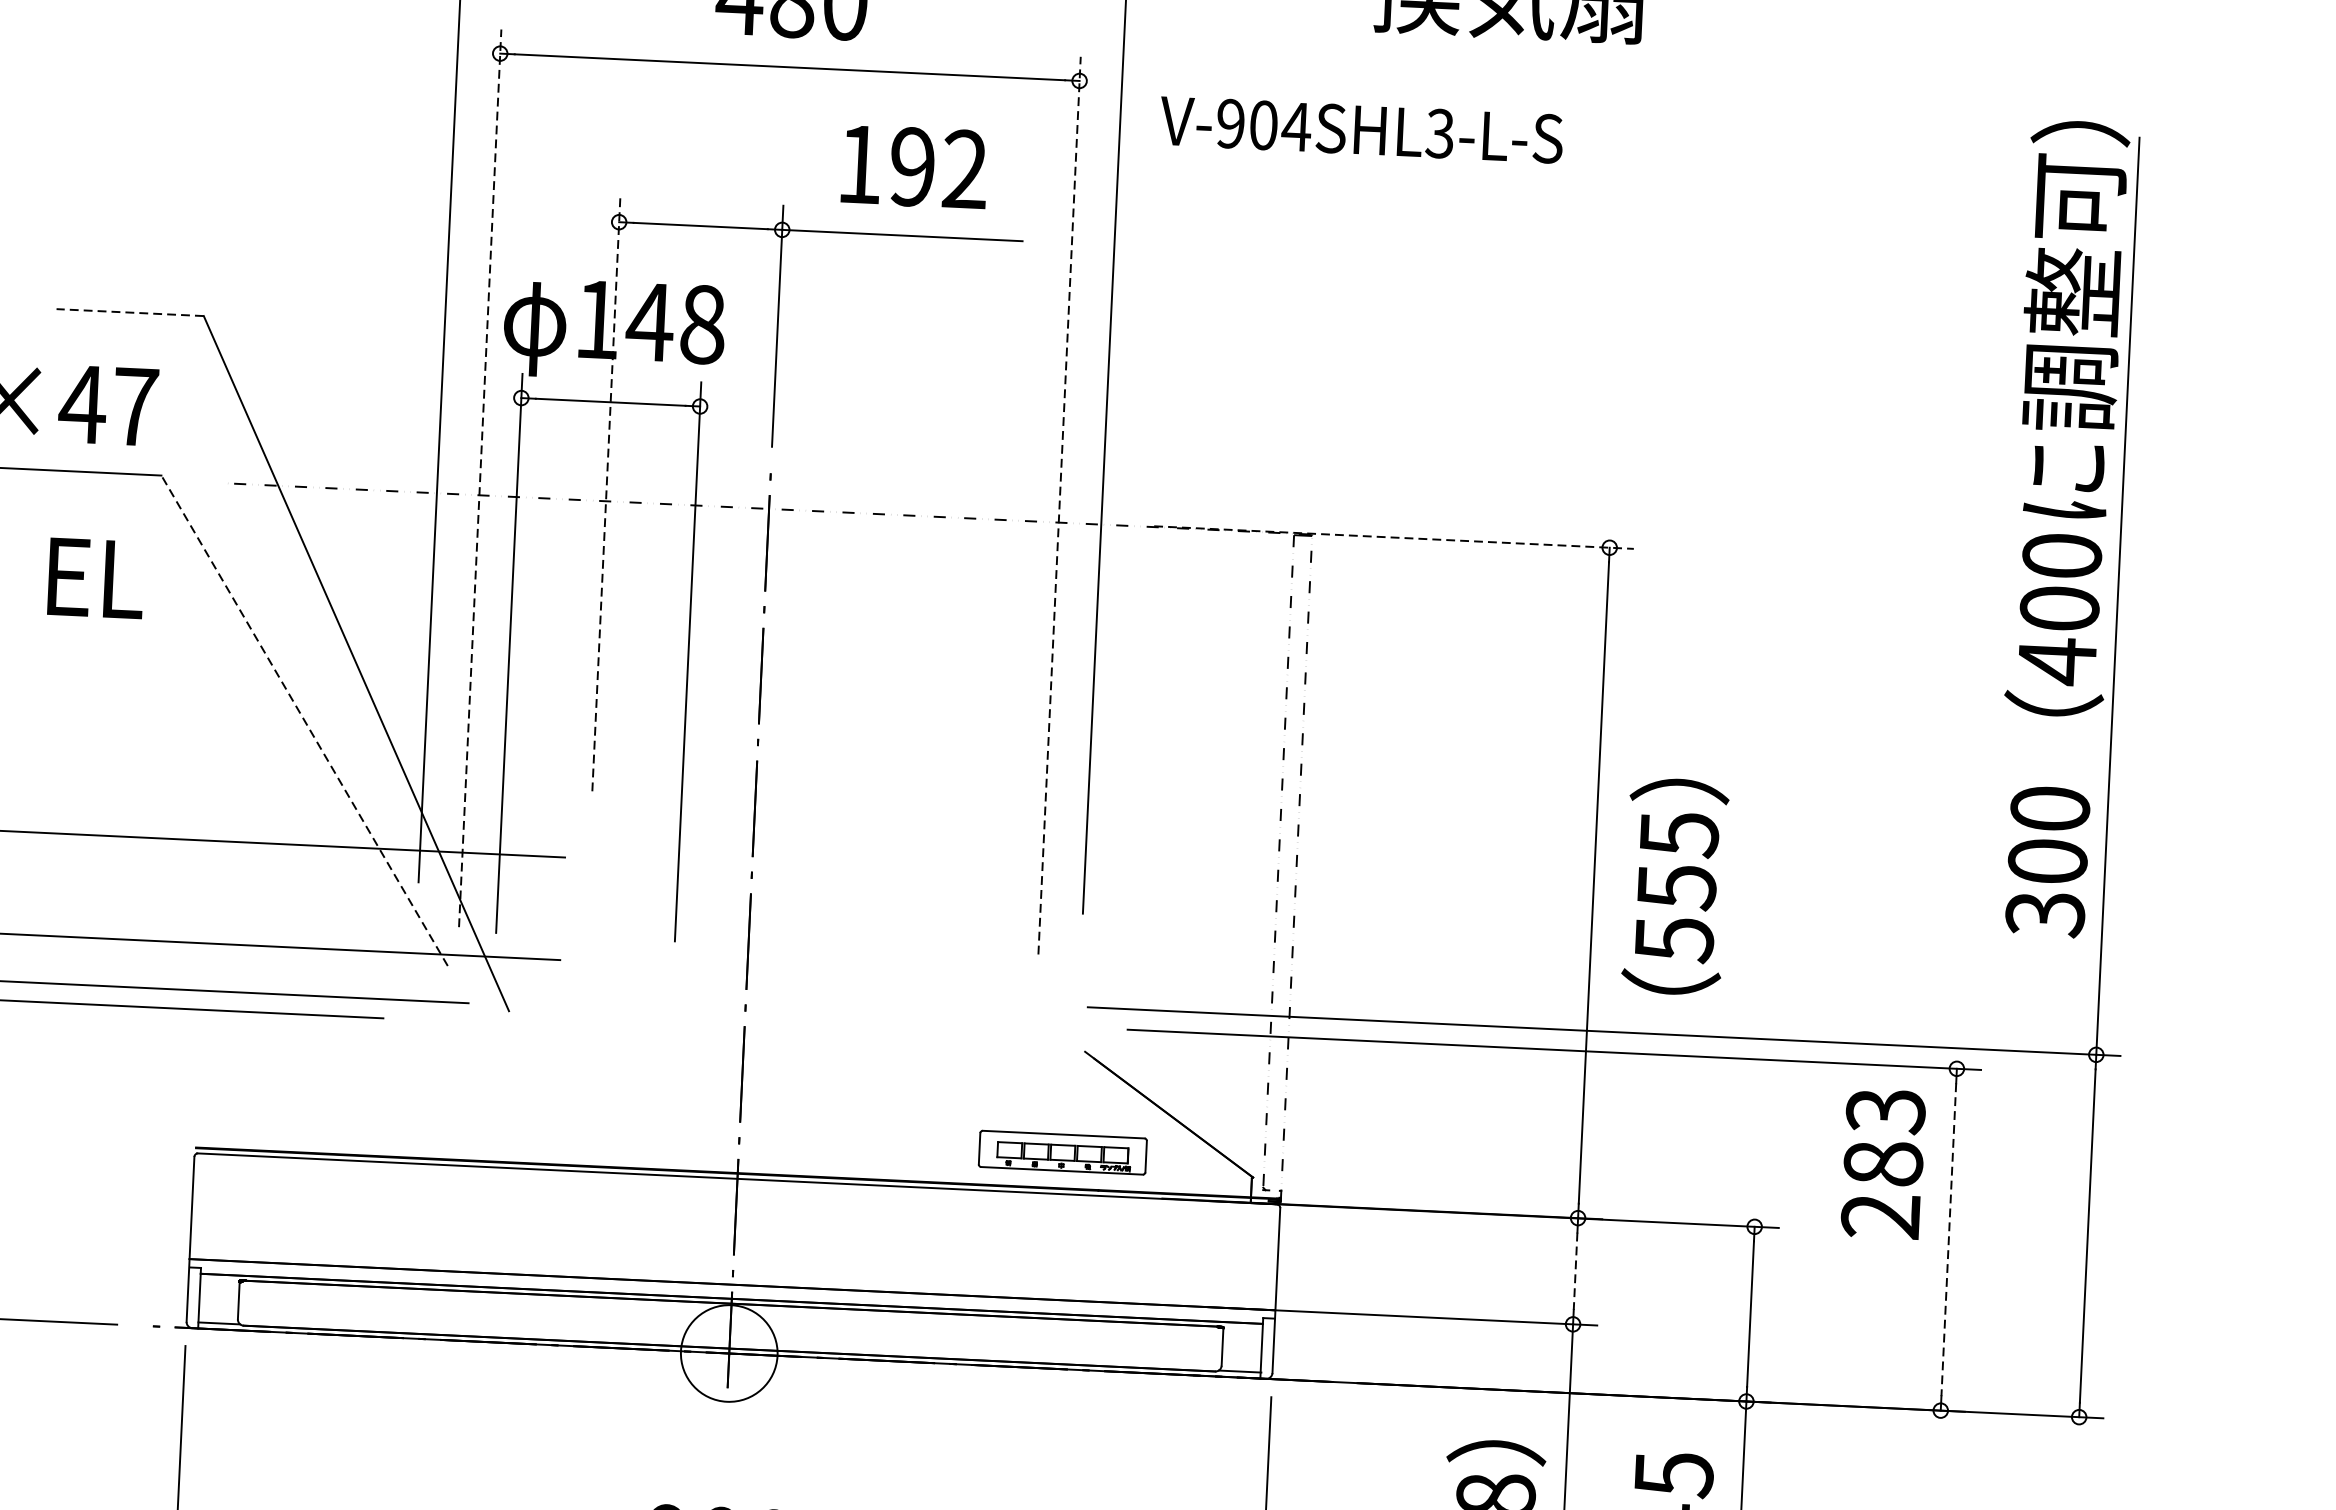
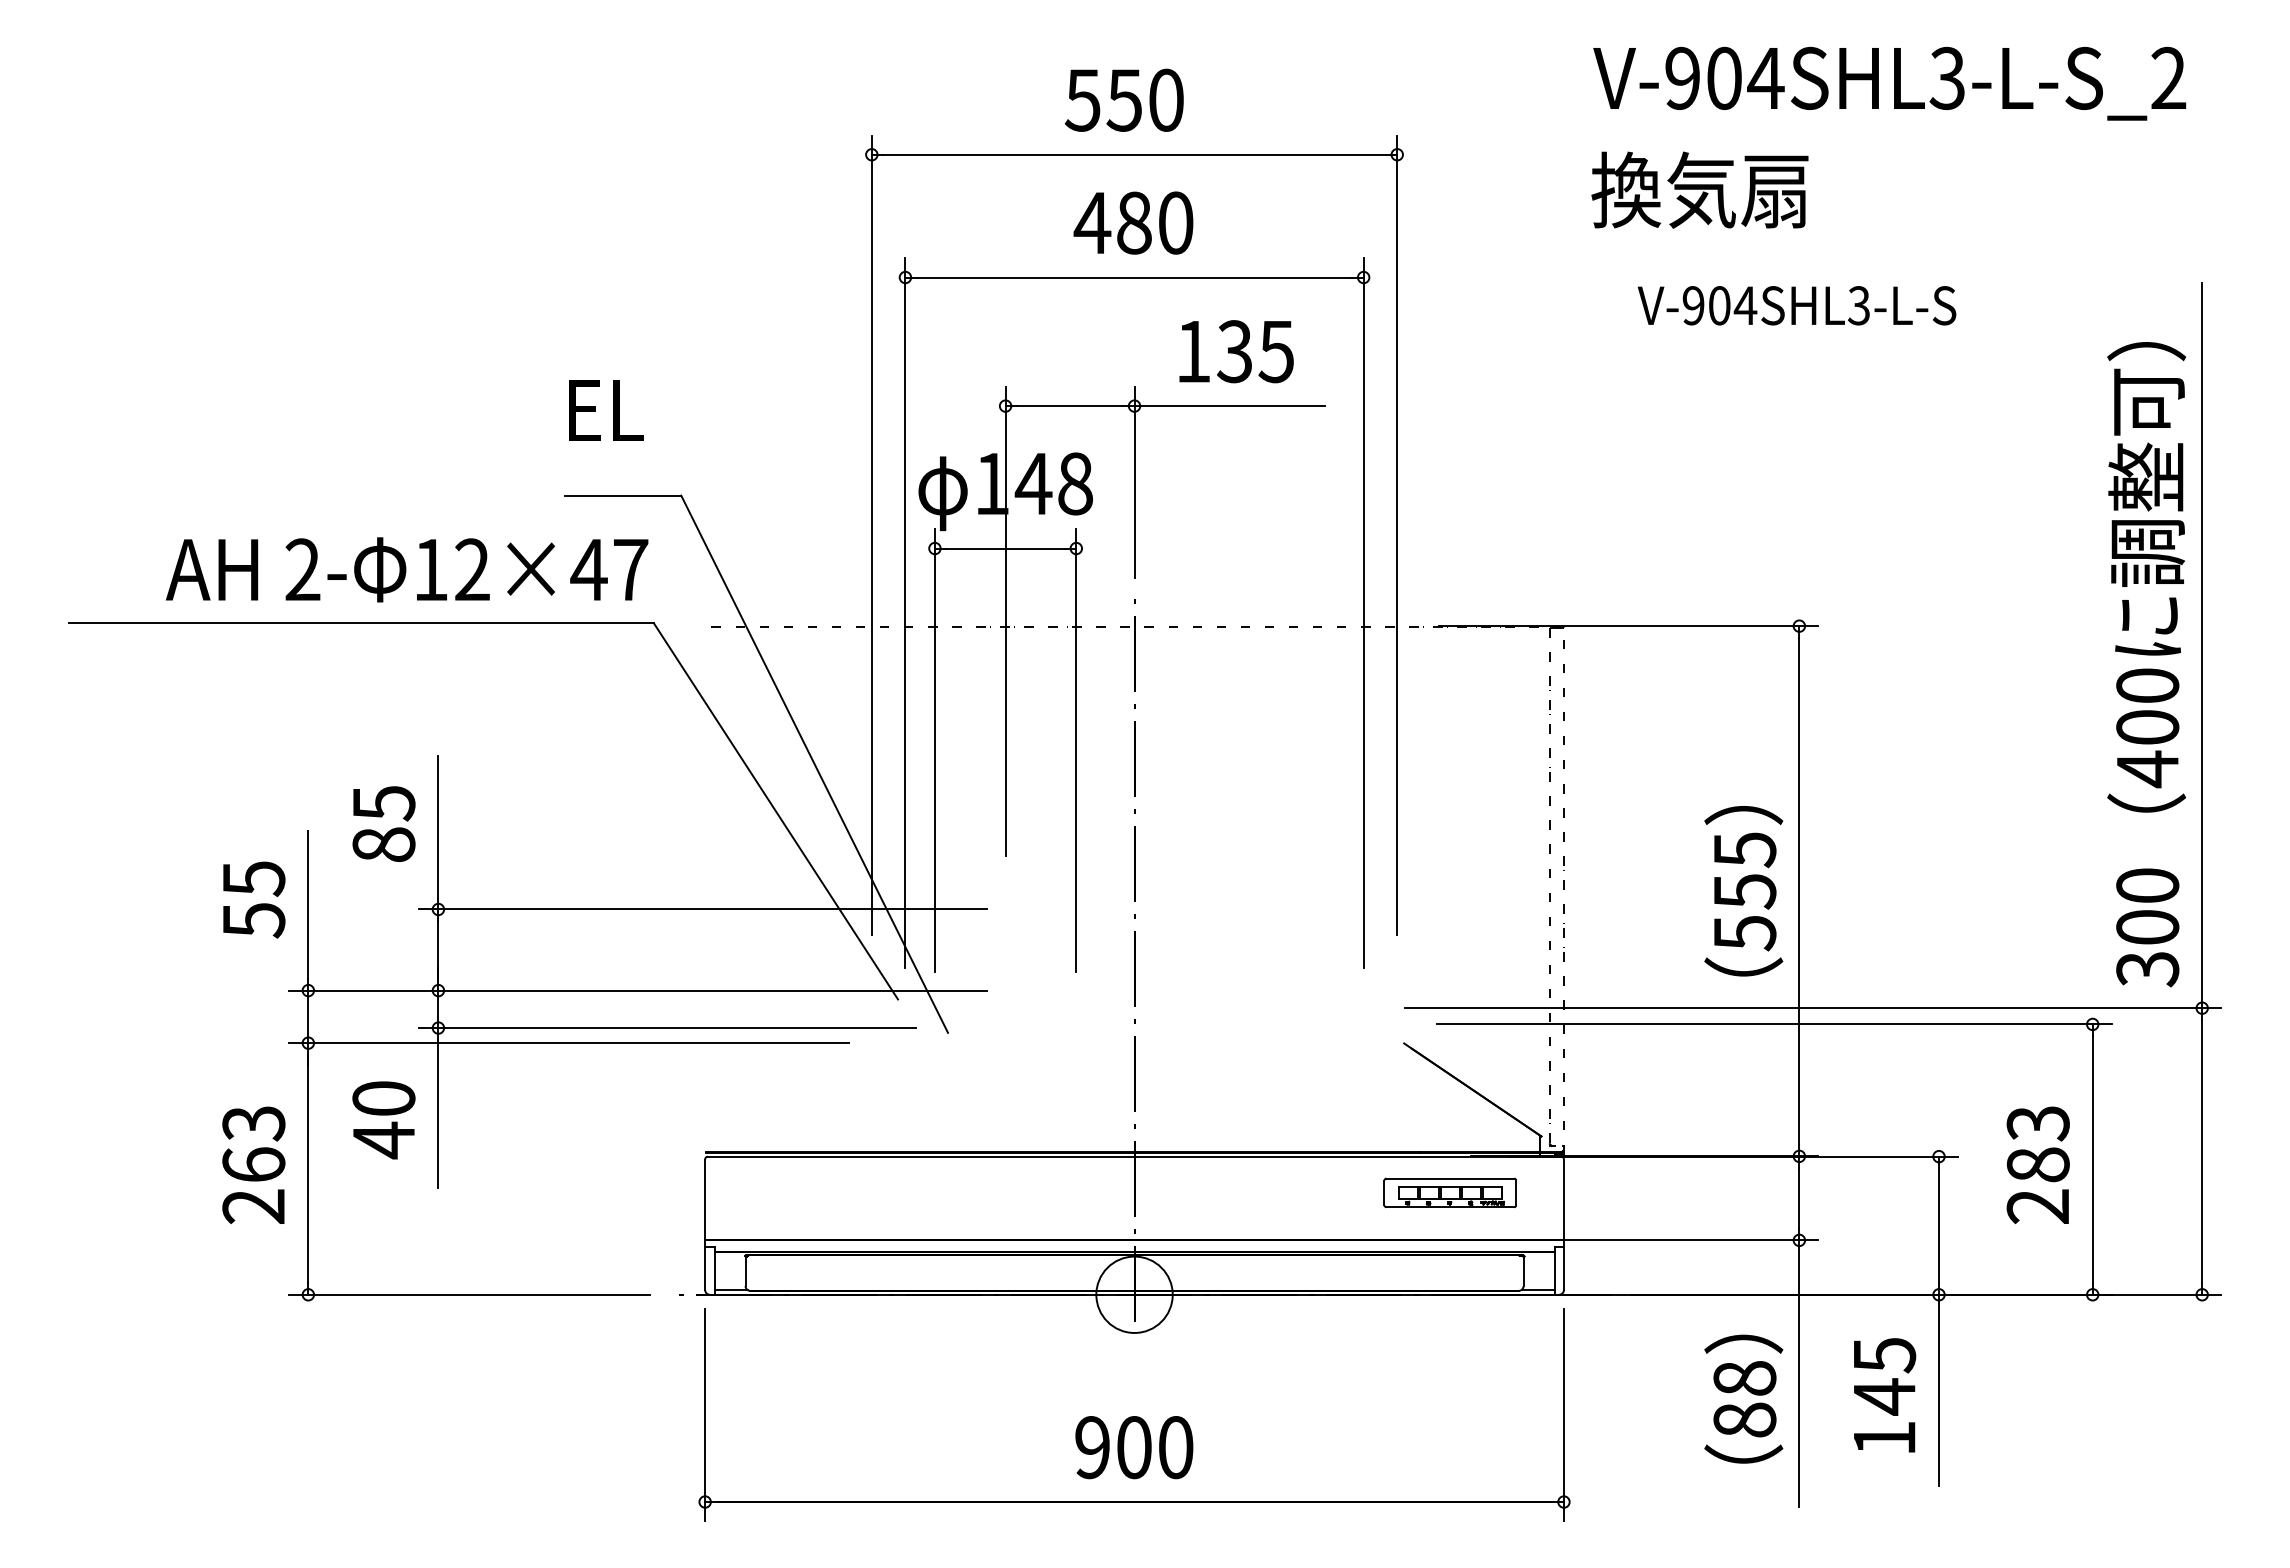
text: (1360, 129) -> (1796, 305), moved
text: (938, 168) -> (1255, 351), 192 -> 135
line: (129, 312) -> (622, 495), dashed -> solid
line: (480, 478) -> (905, 613), dashed -> solid
line: (606, 494) -> (1005, 621), dashed -> solid
line: (1059, 505) -> (1363, 613), dashed -> solid
text: (2061, 528) -> (2146, 664), moved
line: (1393, 537) -> (1628, 626), dashed -> solid
text: (96, 578) -> (606, 410), moved
line: (304, 719) -> (775, 810), dashed -> solid
text: (1674, 887) -> (1743, 891), moved
part: (1061, 1152) -> (1449, 1192), moved
text: (1882, 1162) -> (2037, 1164), moved
line: (1948, 1239) -> (2092, 1159), dashed -> solid
line: (1575, 1271) -> (1799, 1198), dashed -> solid

